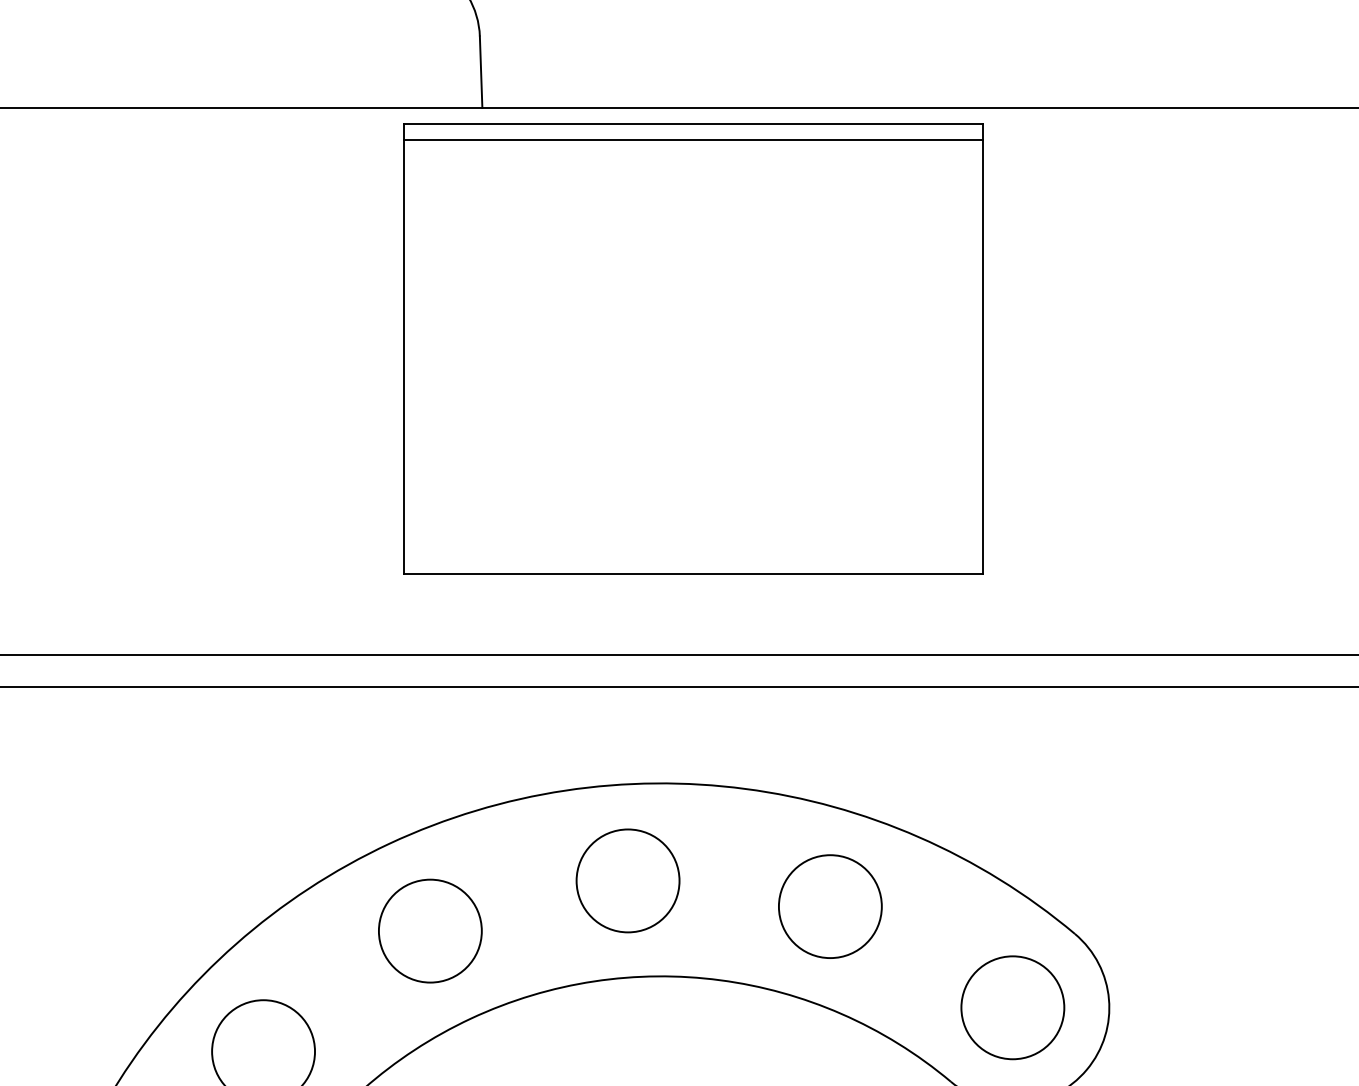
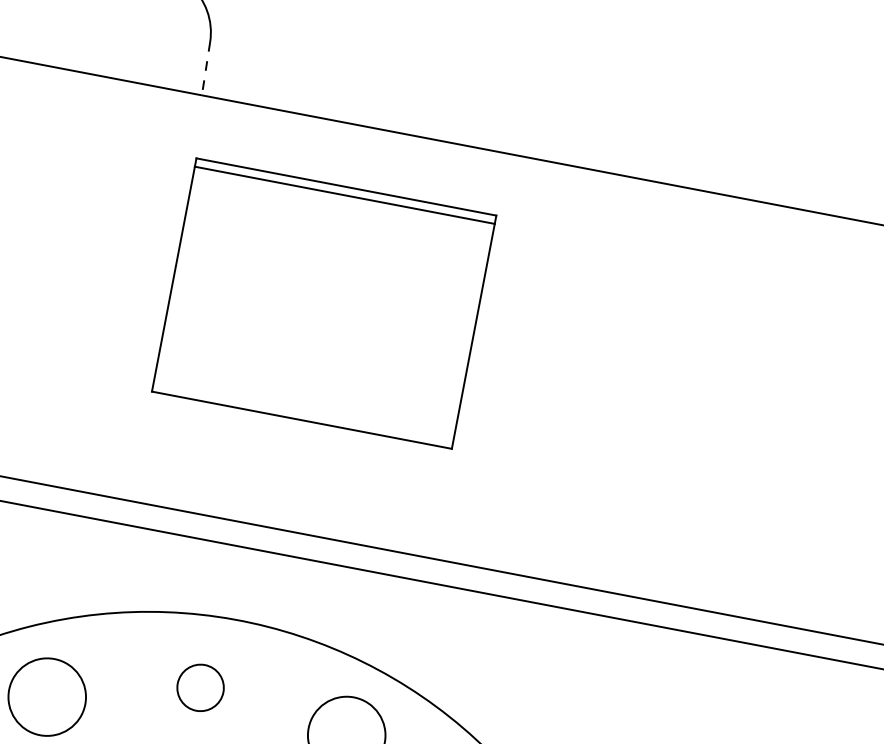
line: (481, 72) -> (206, 68), solid -> dashed
part: (693, 348) -> (324, 303), size x0.7
circle: (627, 880) -> (200, 687), size x0.6

